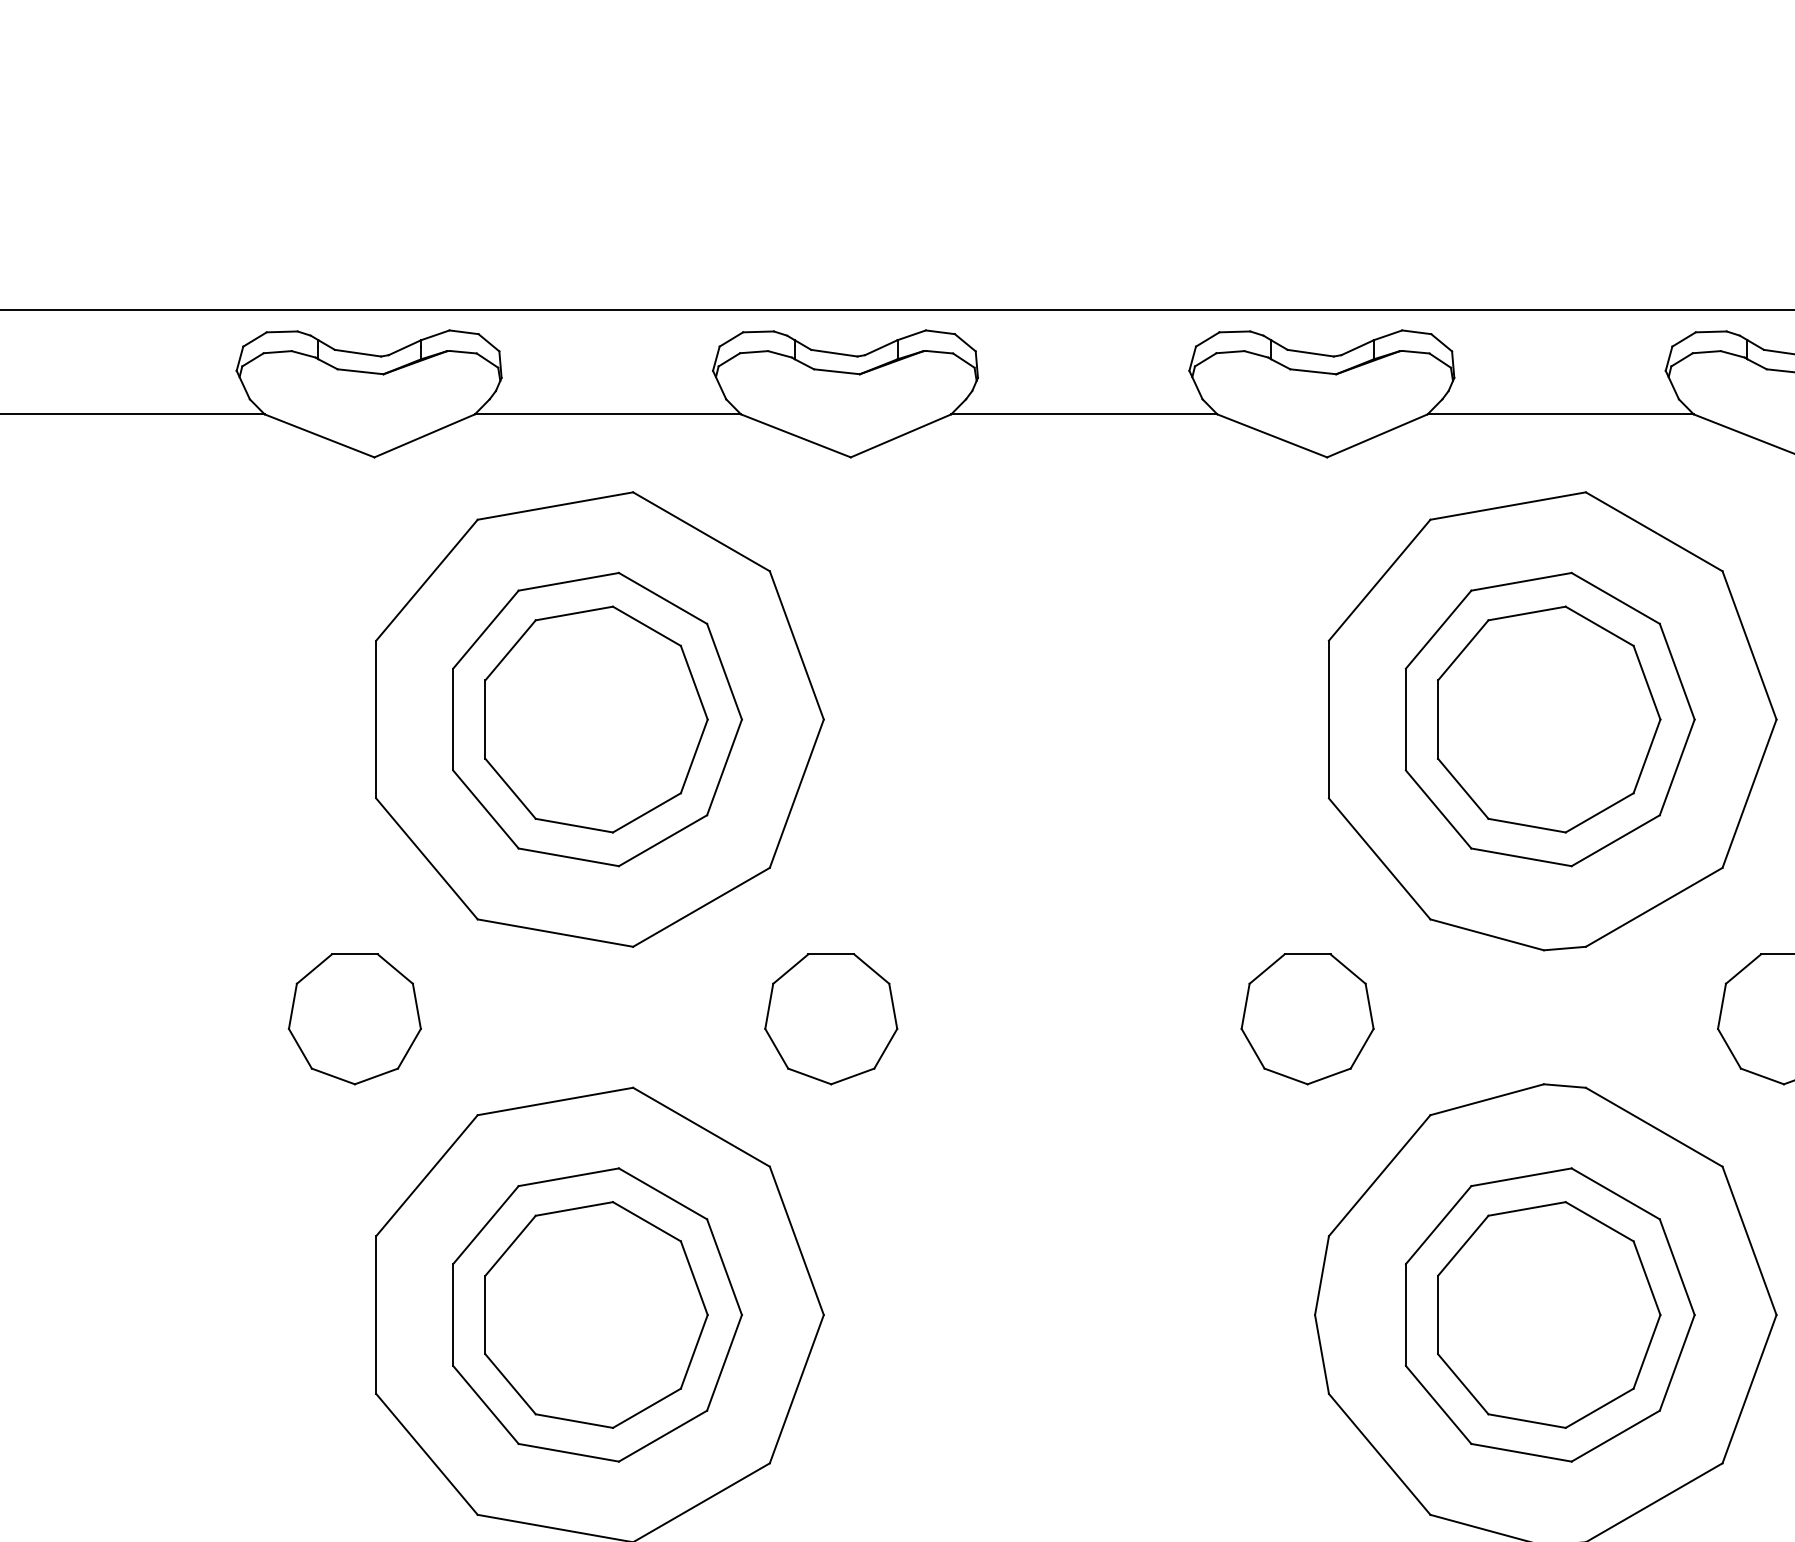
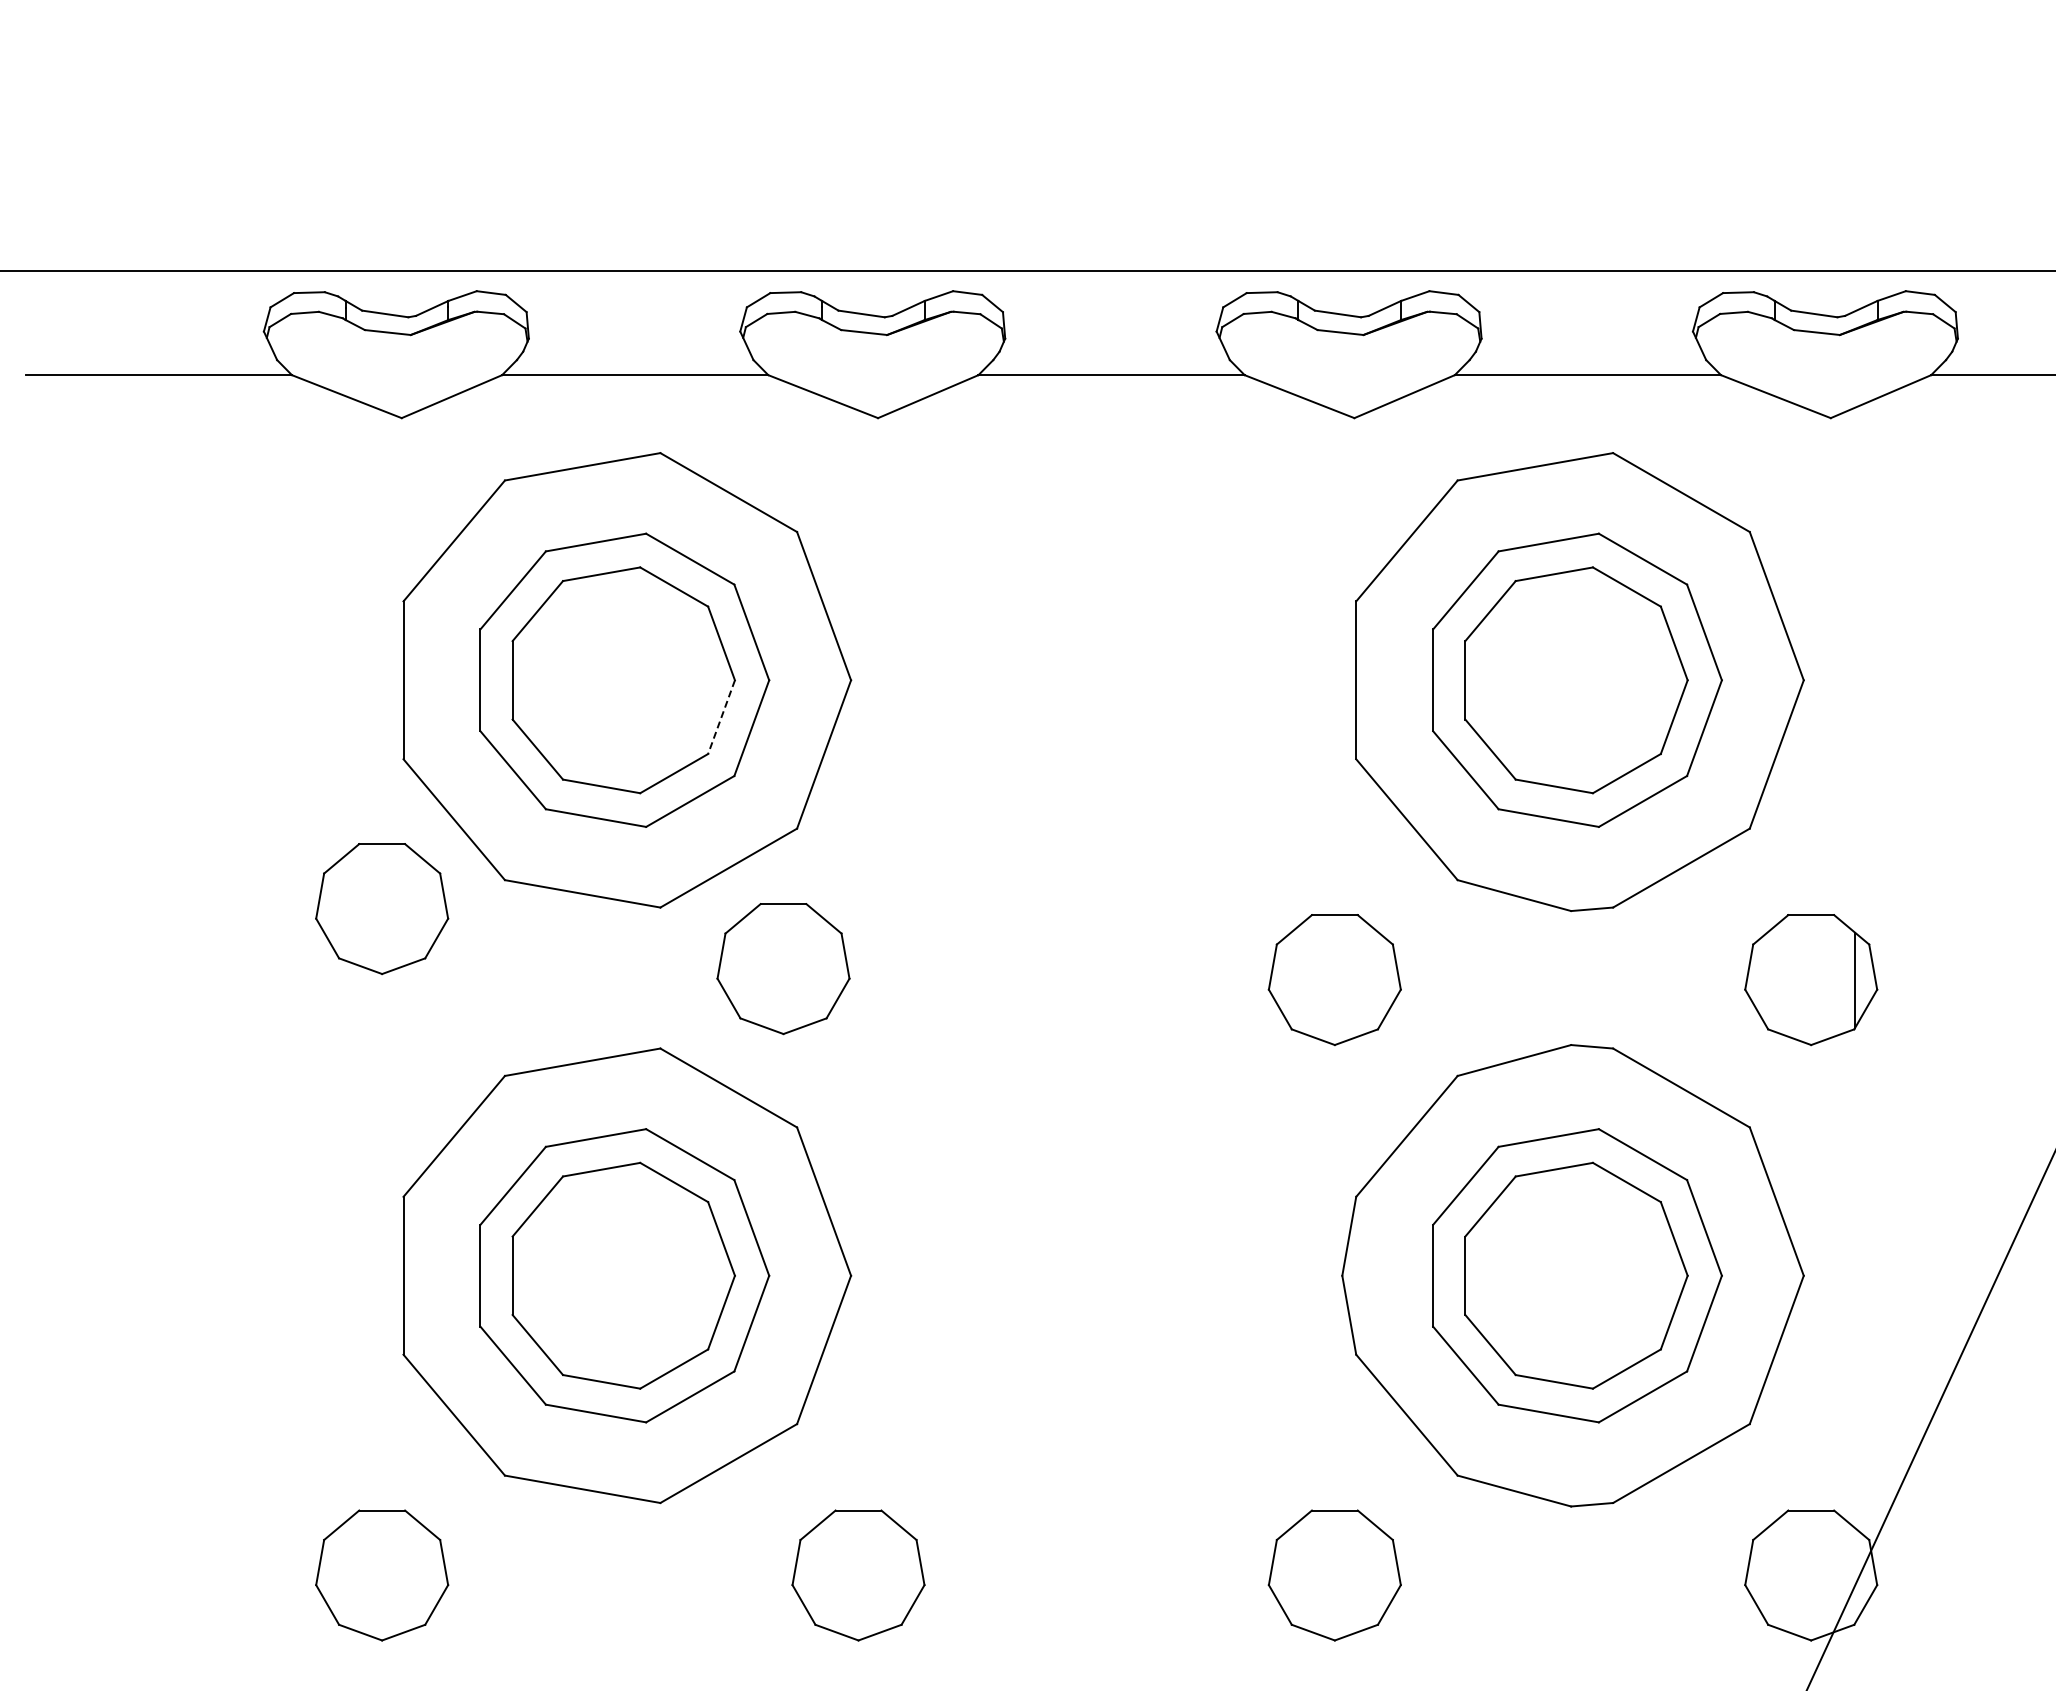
line: (694, 756) -> (721, 717), solid -> dashed
part: (355, 1019) -> (382, 909), moved
part: (831, 1019) -> (783, 969), moved

